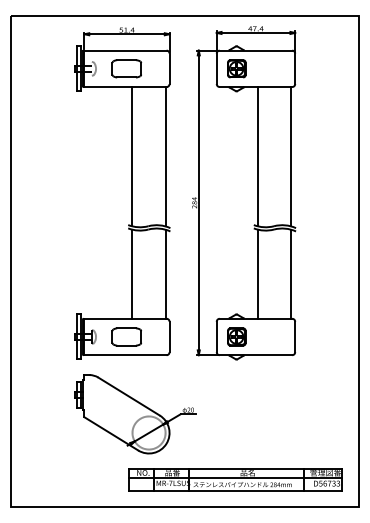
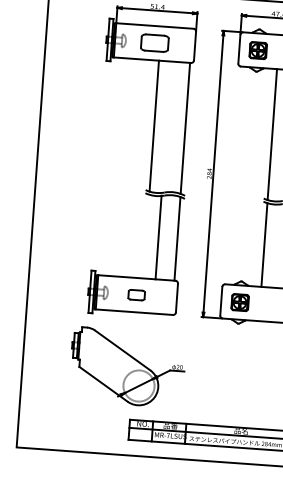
line: (132, 273) -> (158, 236), moved
part: (126, 336) -> (136, 294), size x0.6
part: (135, 414) -> (127, 367), moved

